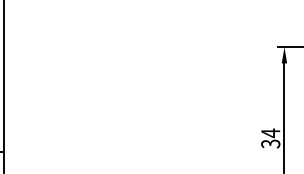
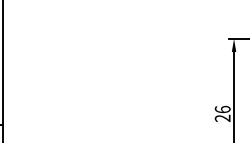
text: (270, 138) -> (222, 113), 34 -> 26

